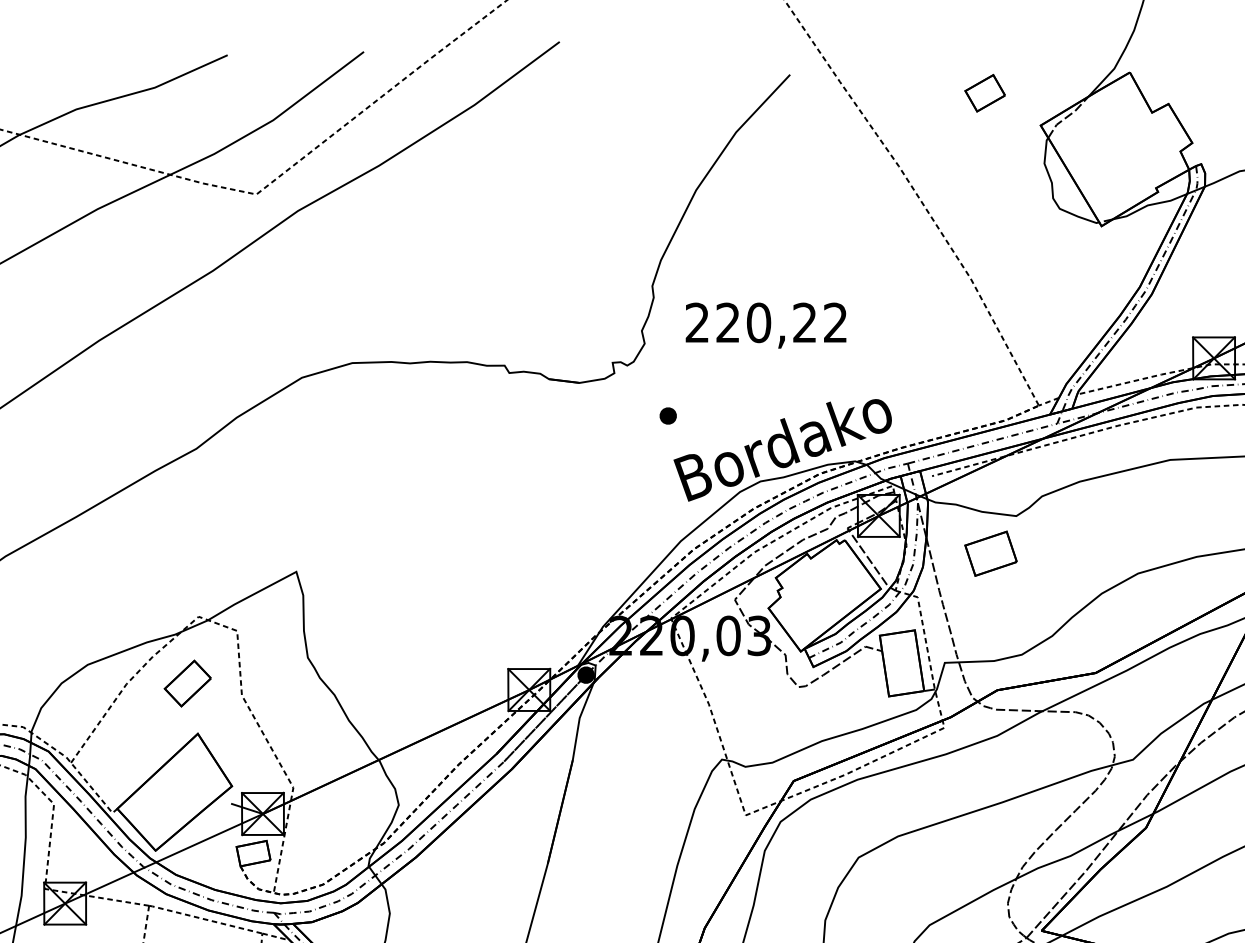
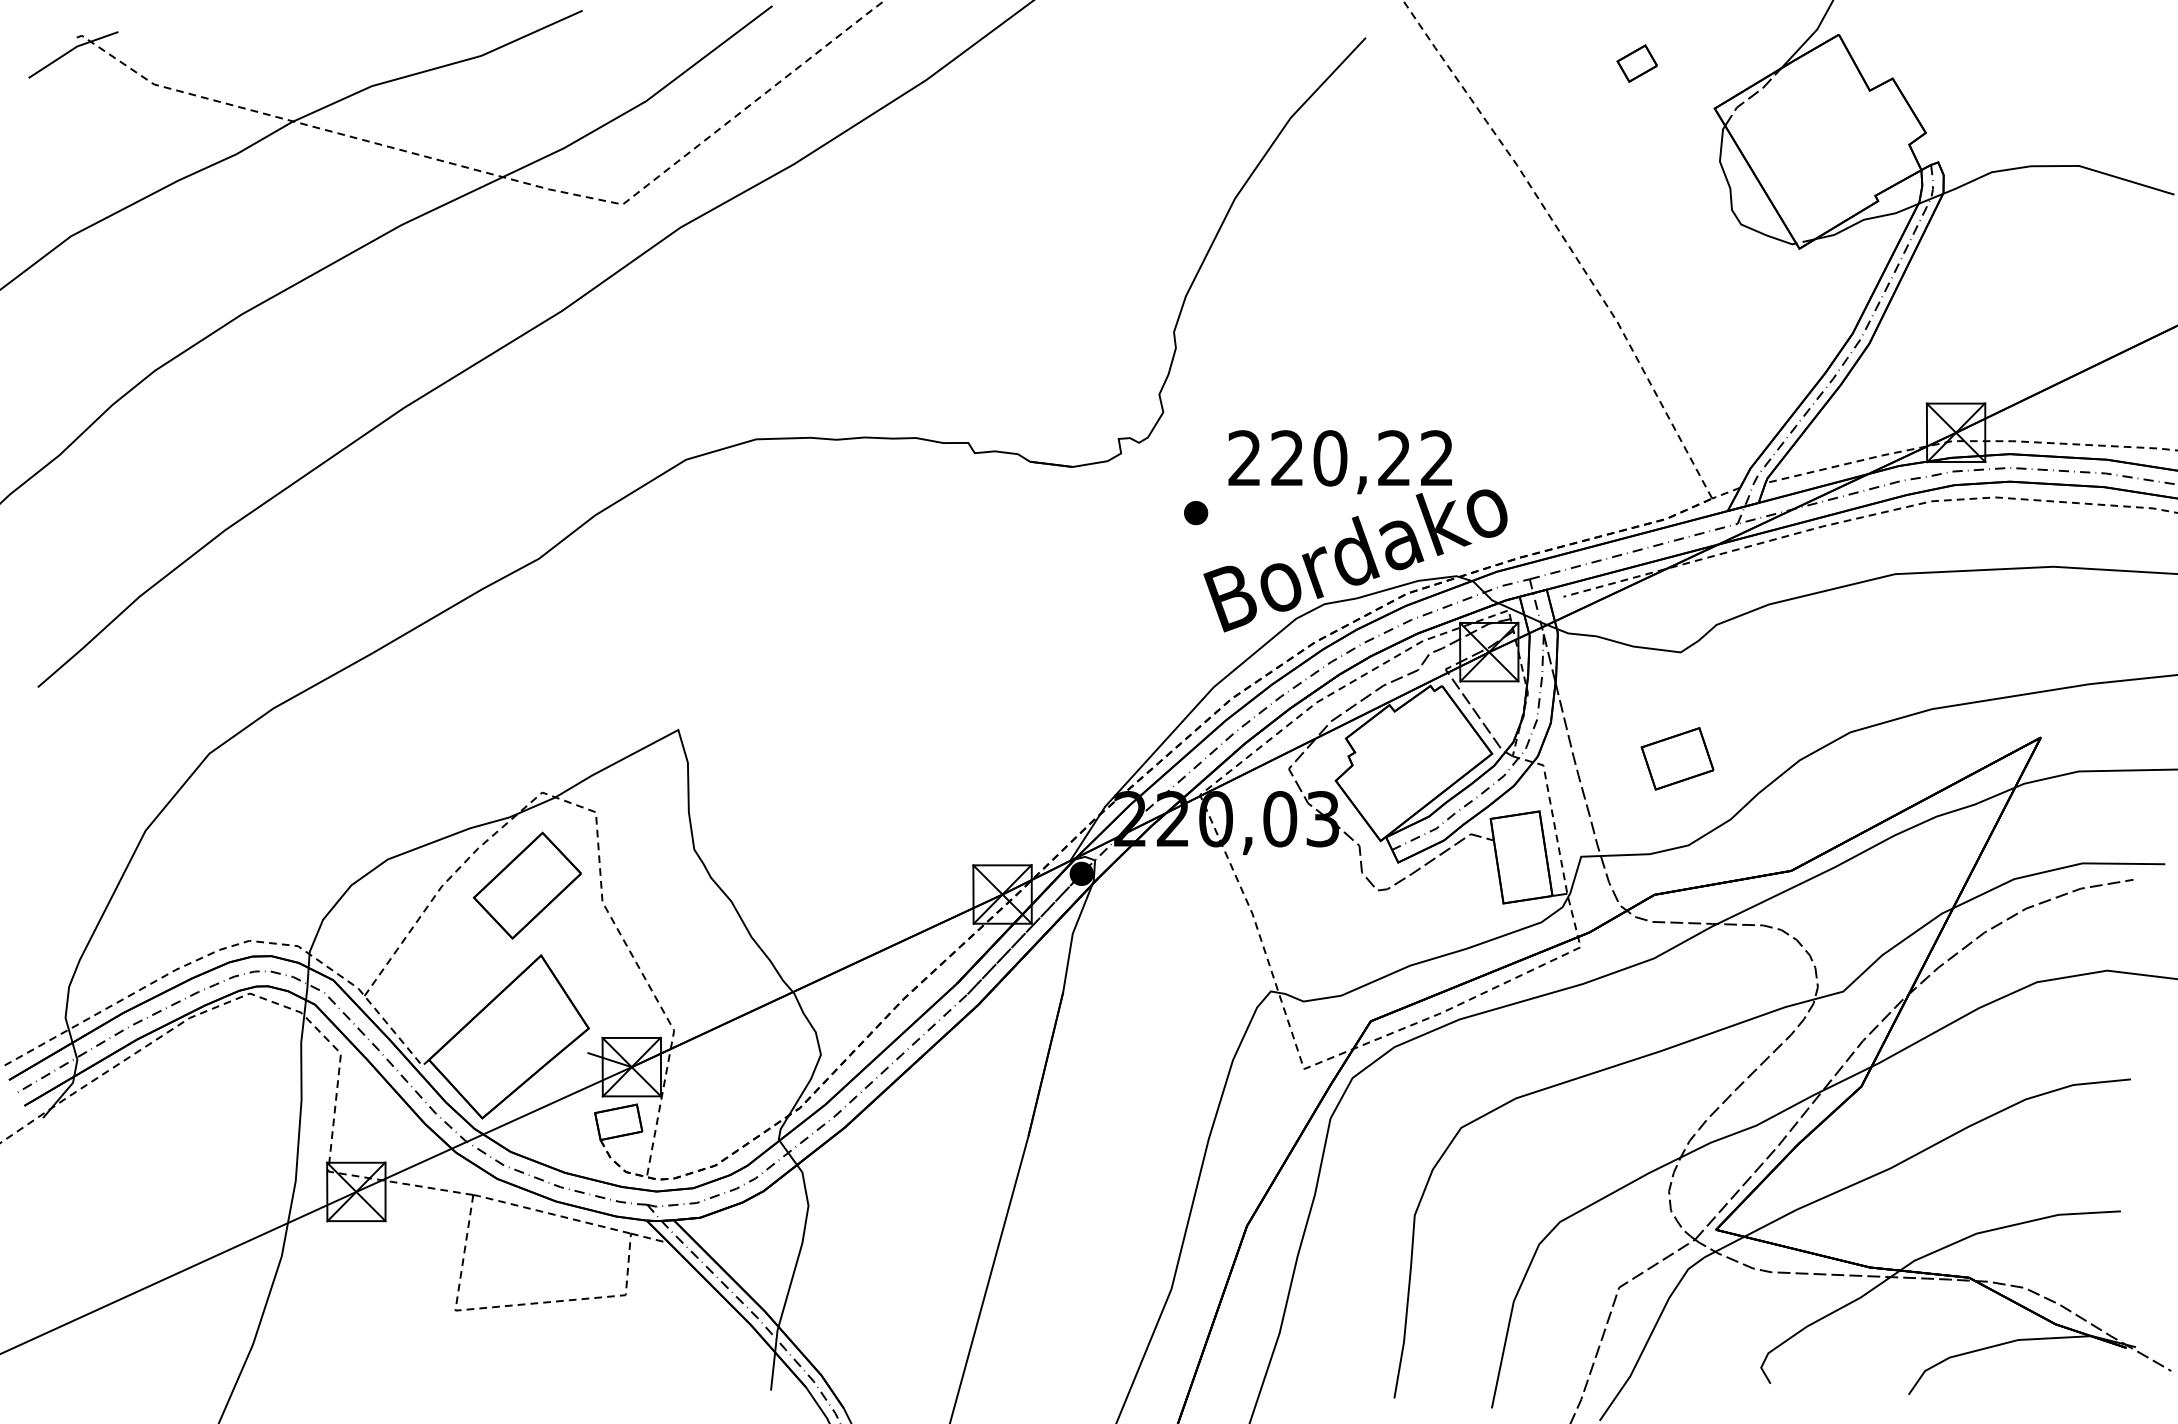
part: (984, 93) -> (1636, 63), size x0.71
text: (765, 325) -> (1339, 462), moved
part: (991, 553) -> (1677, 758), moved
part: (187, 683) -> (526, 885), size x1.67

